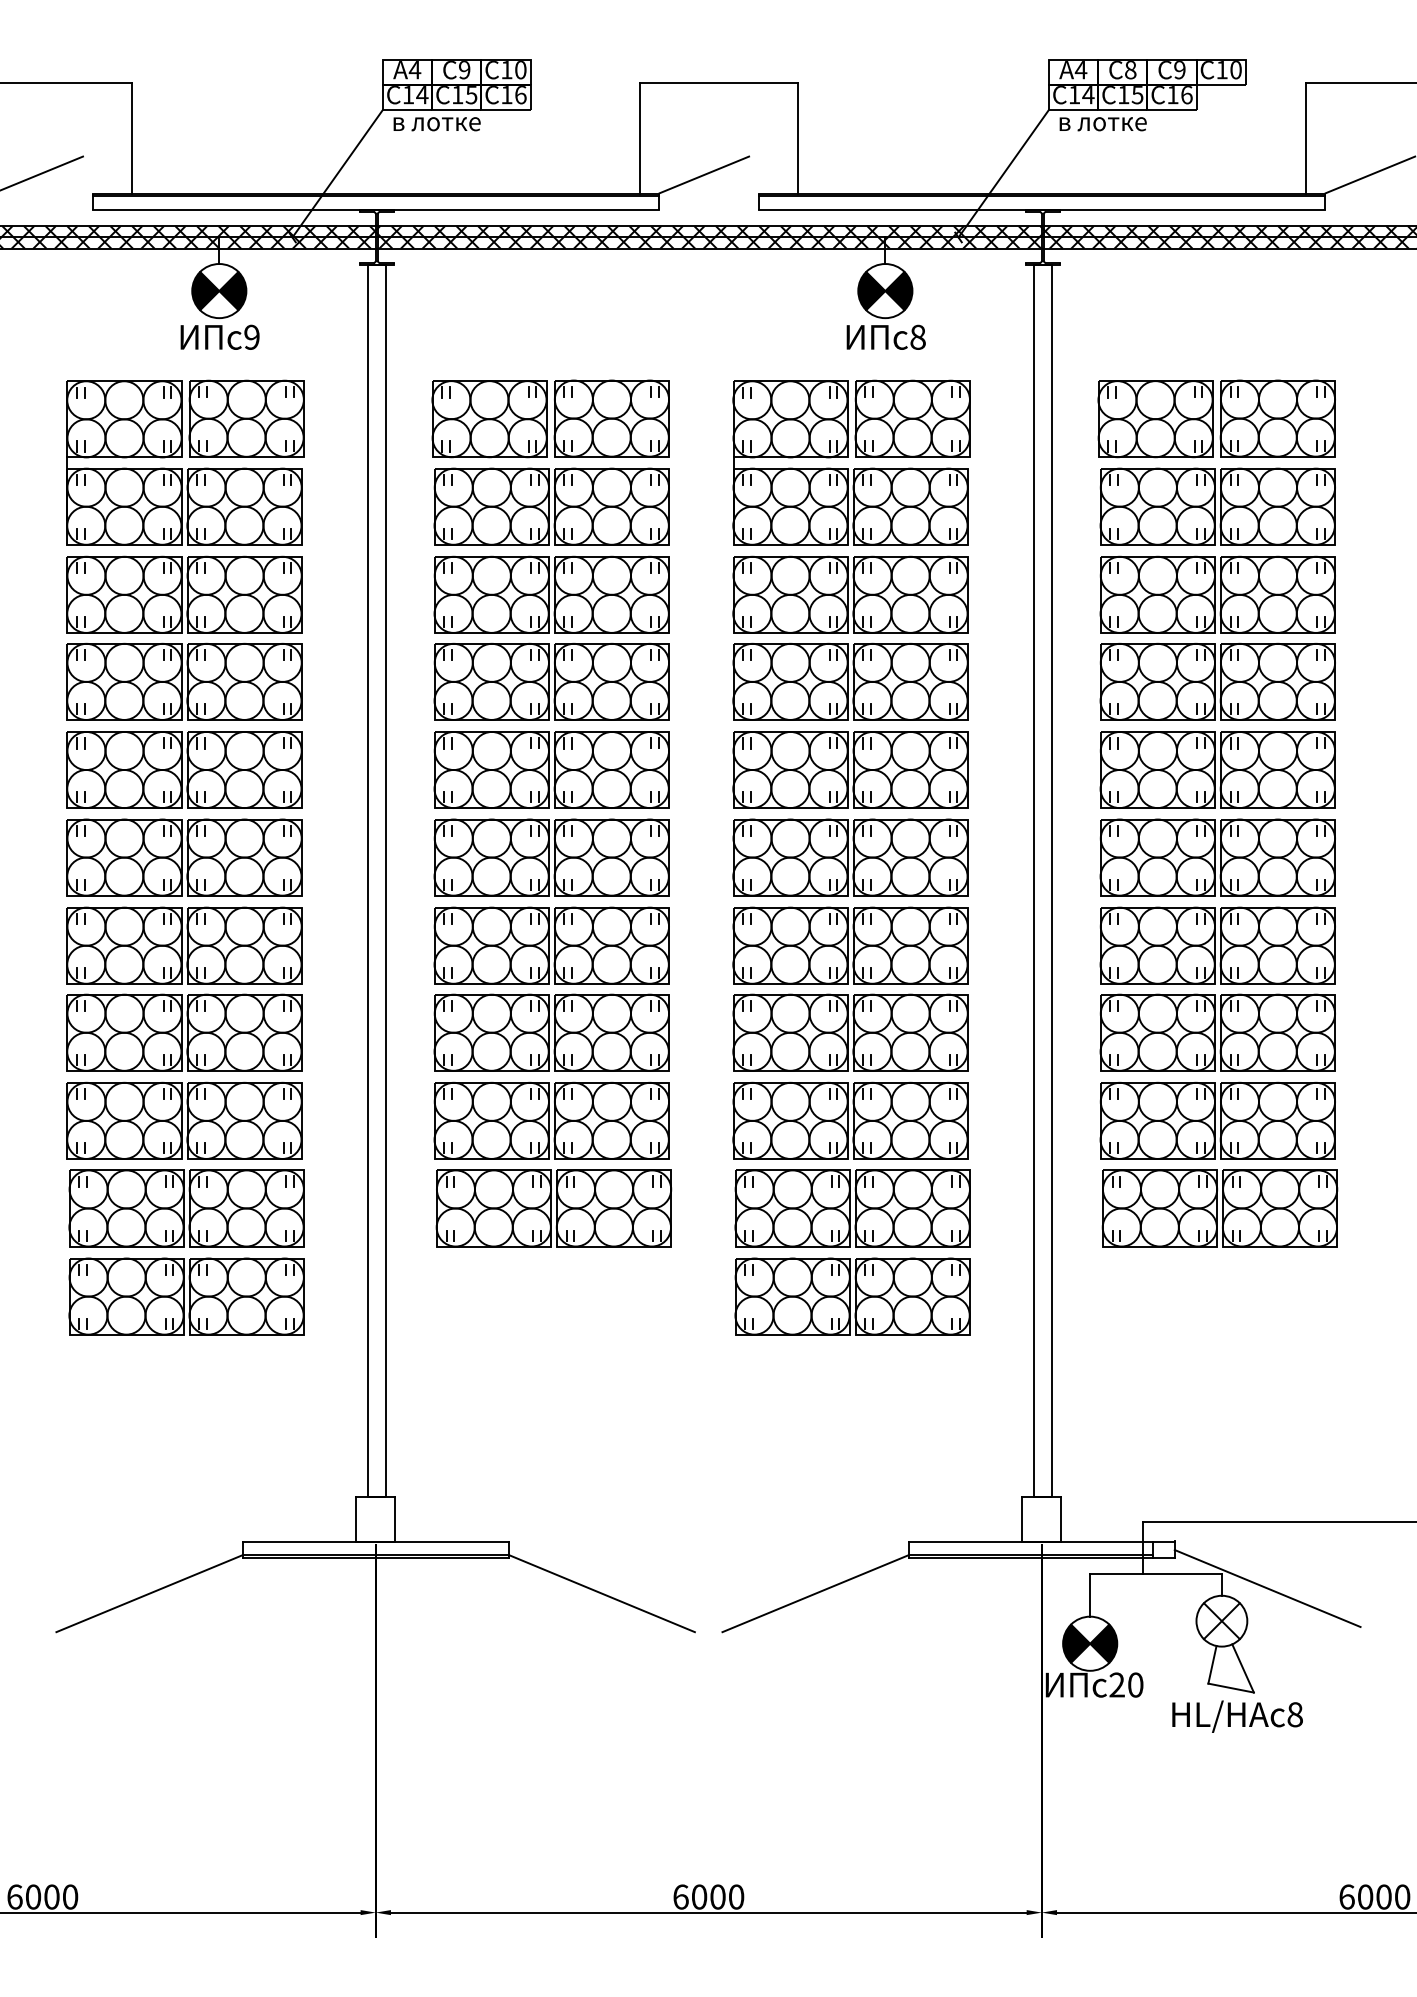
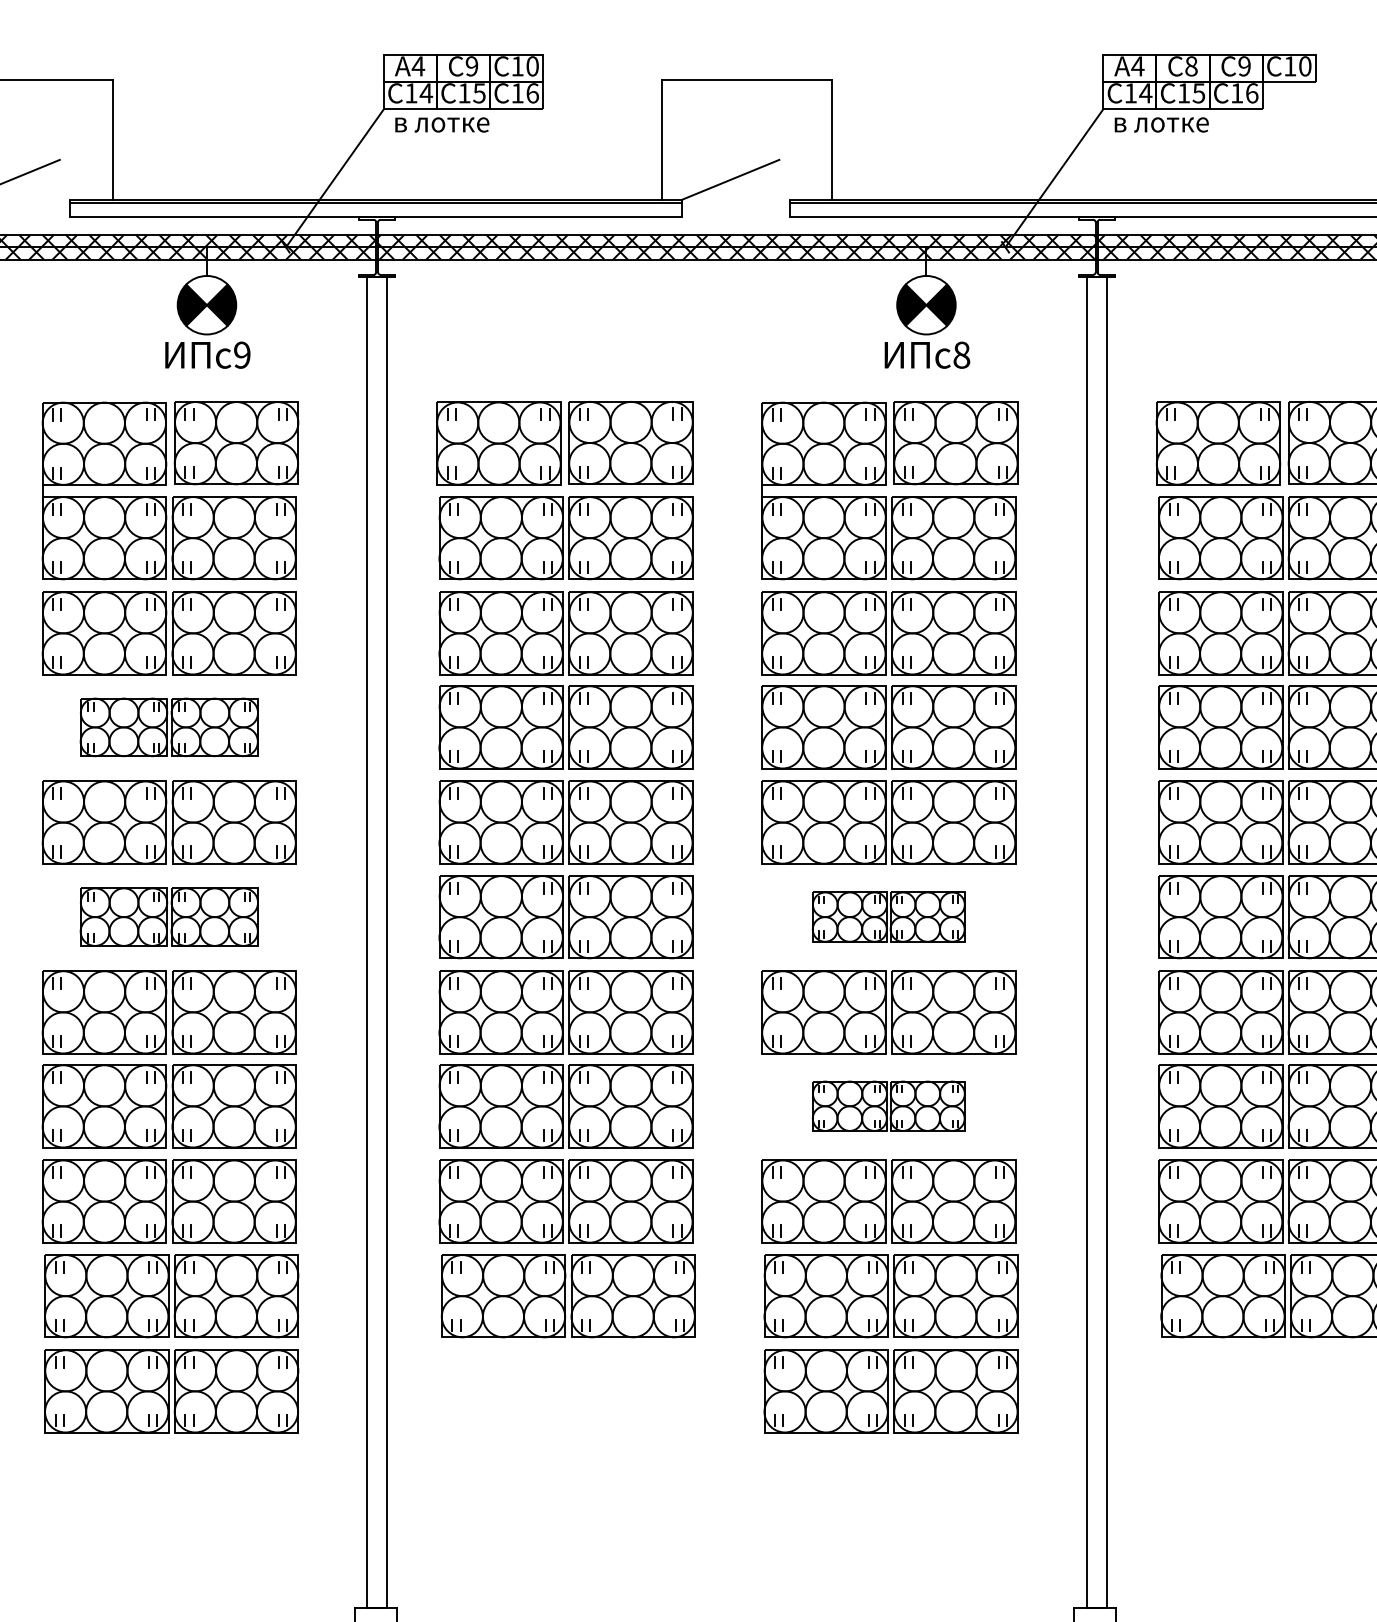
part: (184, 681) -> (169, 726), size x0.7
part: (184, 857) -> (169, 917), size x0.7
part: (850, 857) -> (888, 917), size x0.6
part: (850, 1032) -> (888, 1106), size x0.6

